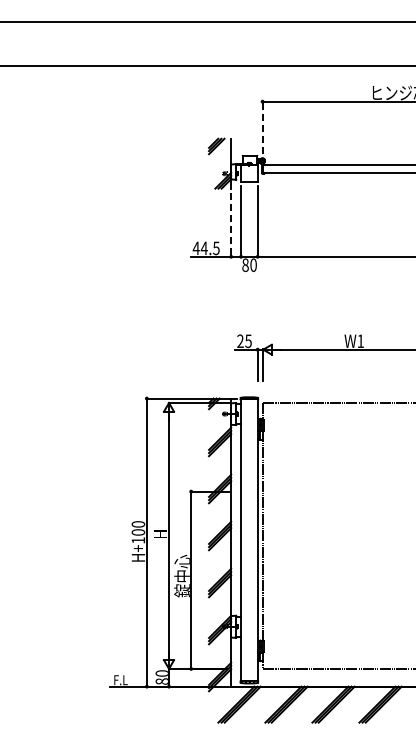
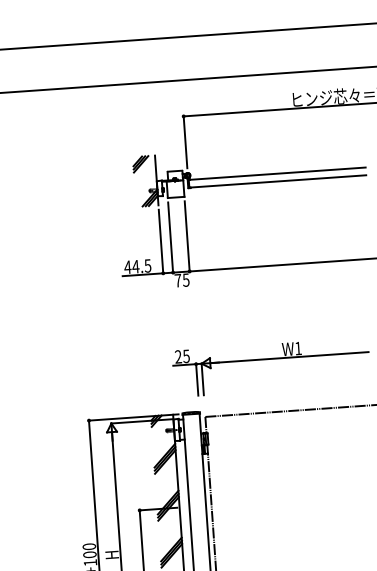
line: (262, 127) -> (185, 142), dashed -> solid
line: (231, 225) -> (161, 242), dashed -> solid
text: (249, 264) -> (182, 279), 80 -> 75

